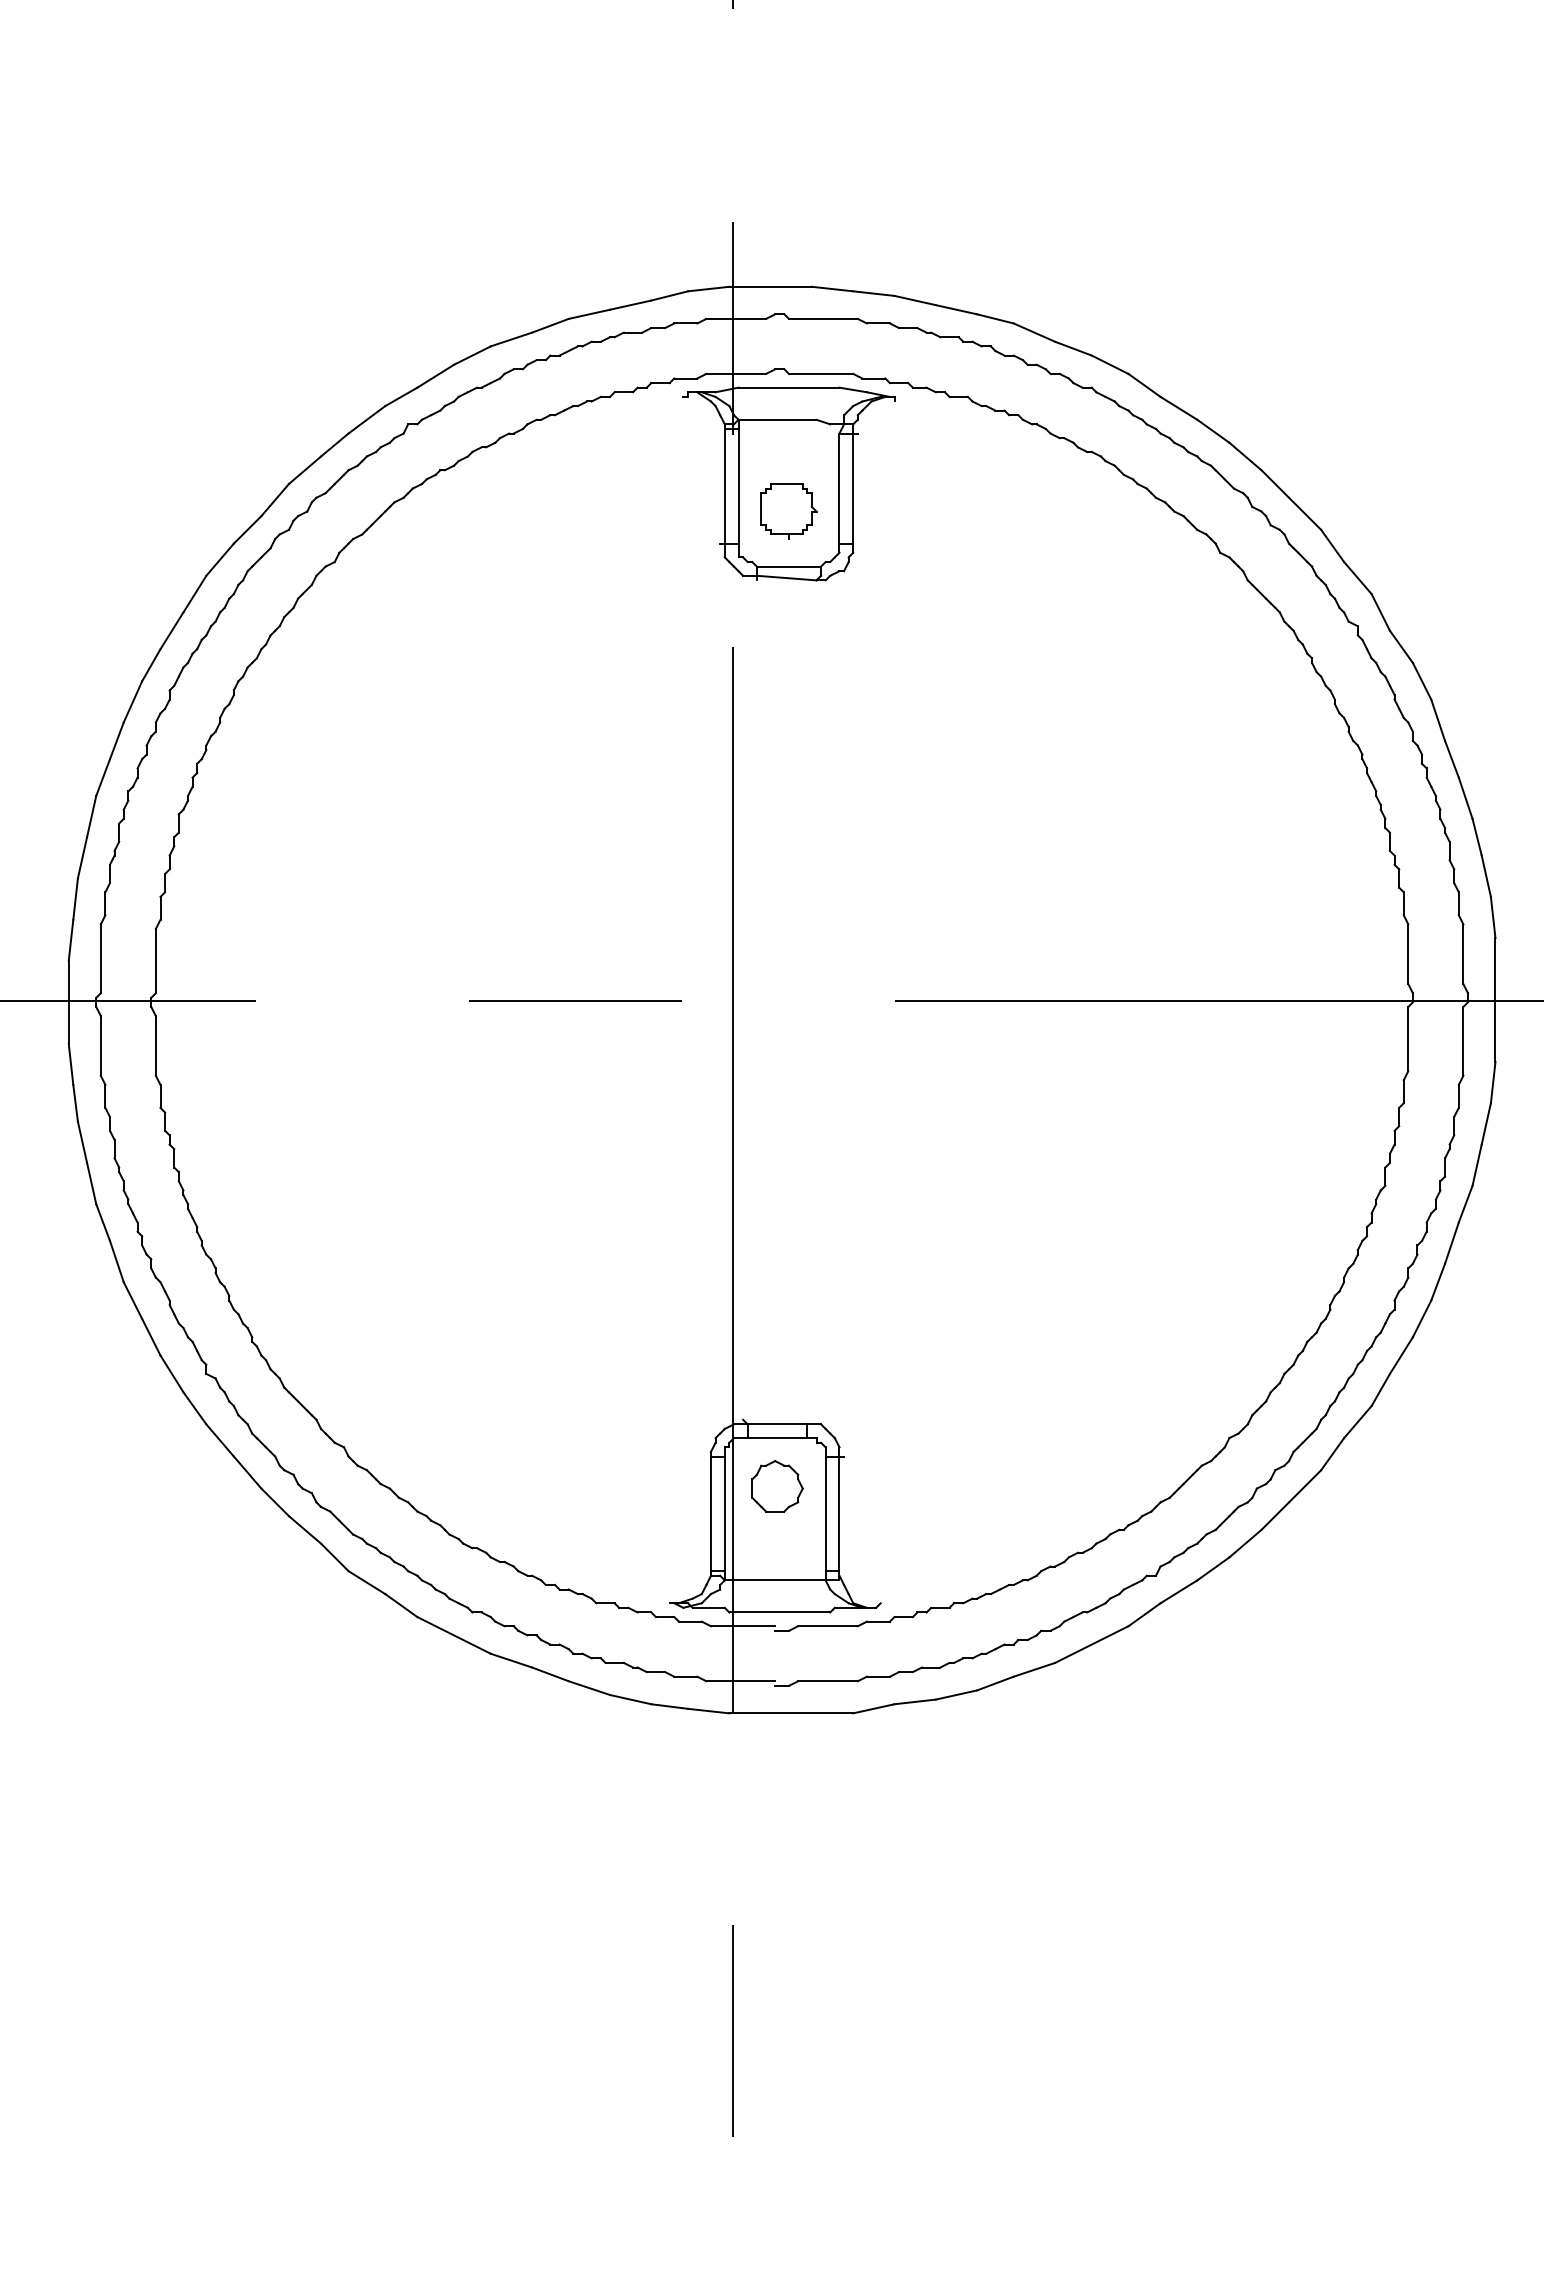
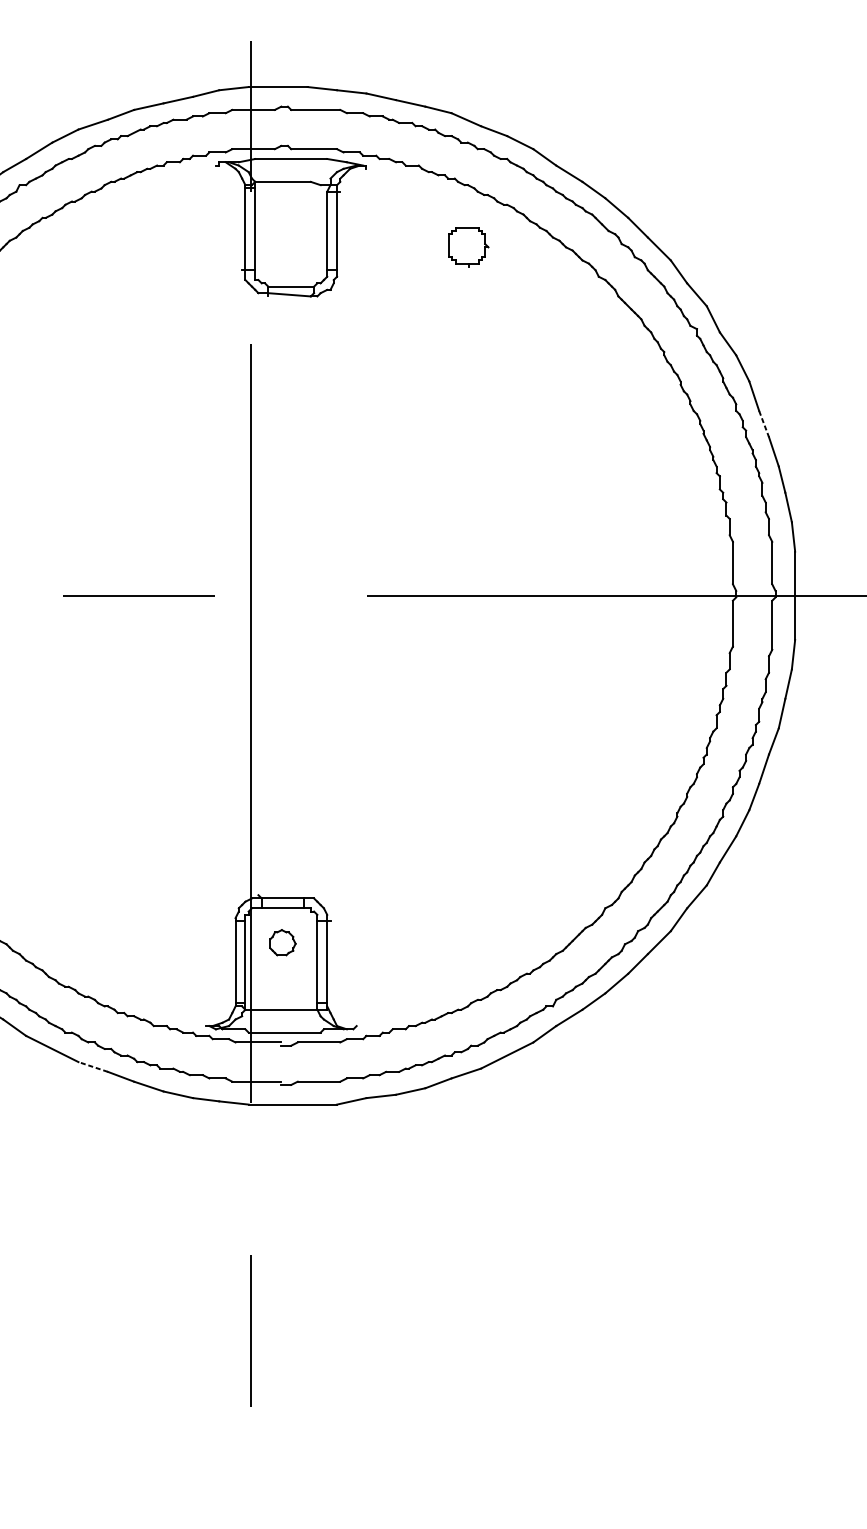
part: (788, 511) -> (468, 247), moved
line: (1451, 759) -> (763, 424), solid -> dashed
part: (777, 1486) -> (283, 942), size x0.7
line: (511, 1660) -> (93, 1066), solid -> dashed

